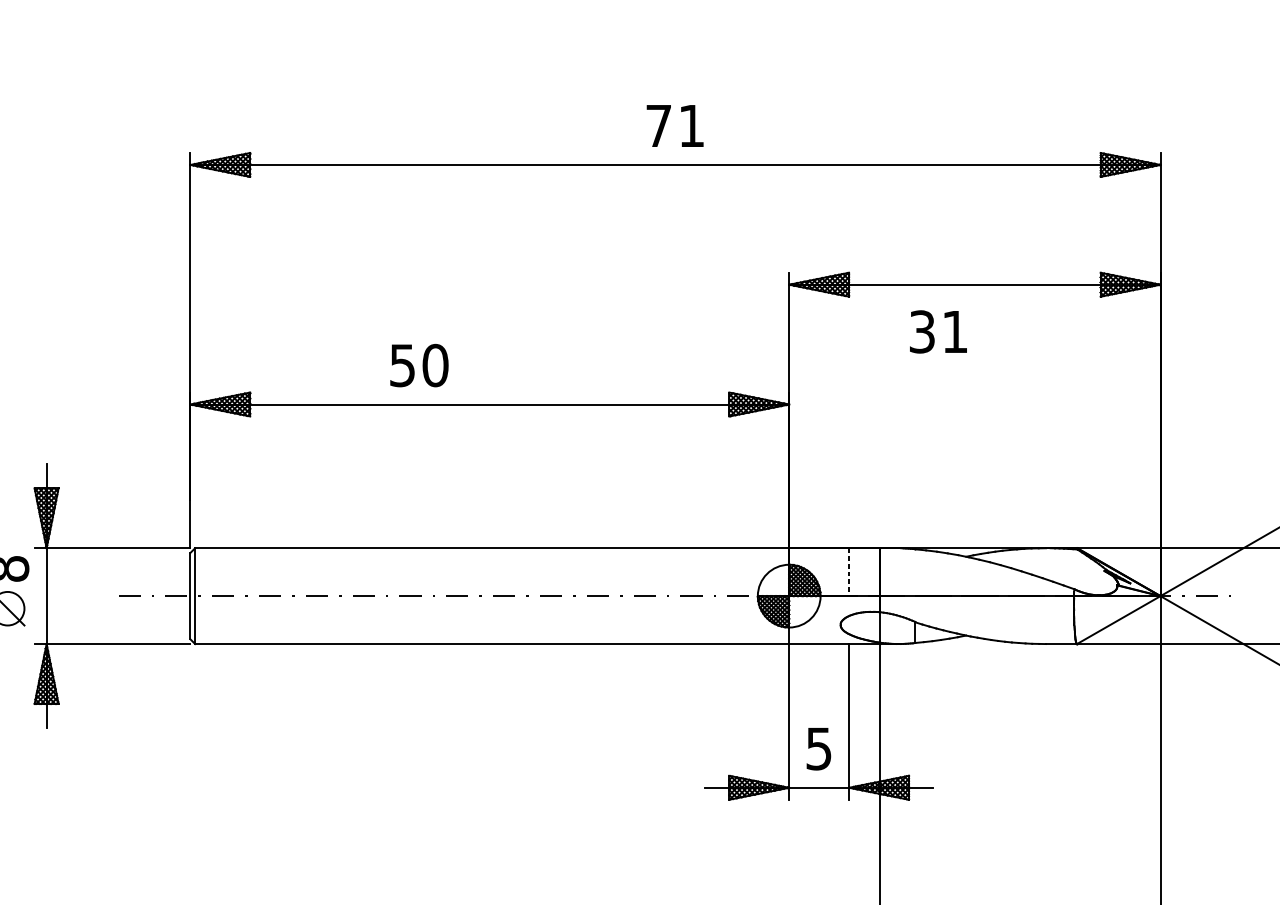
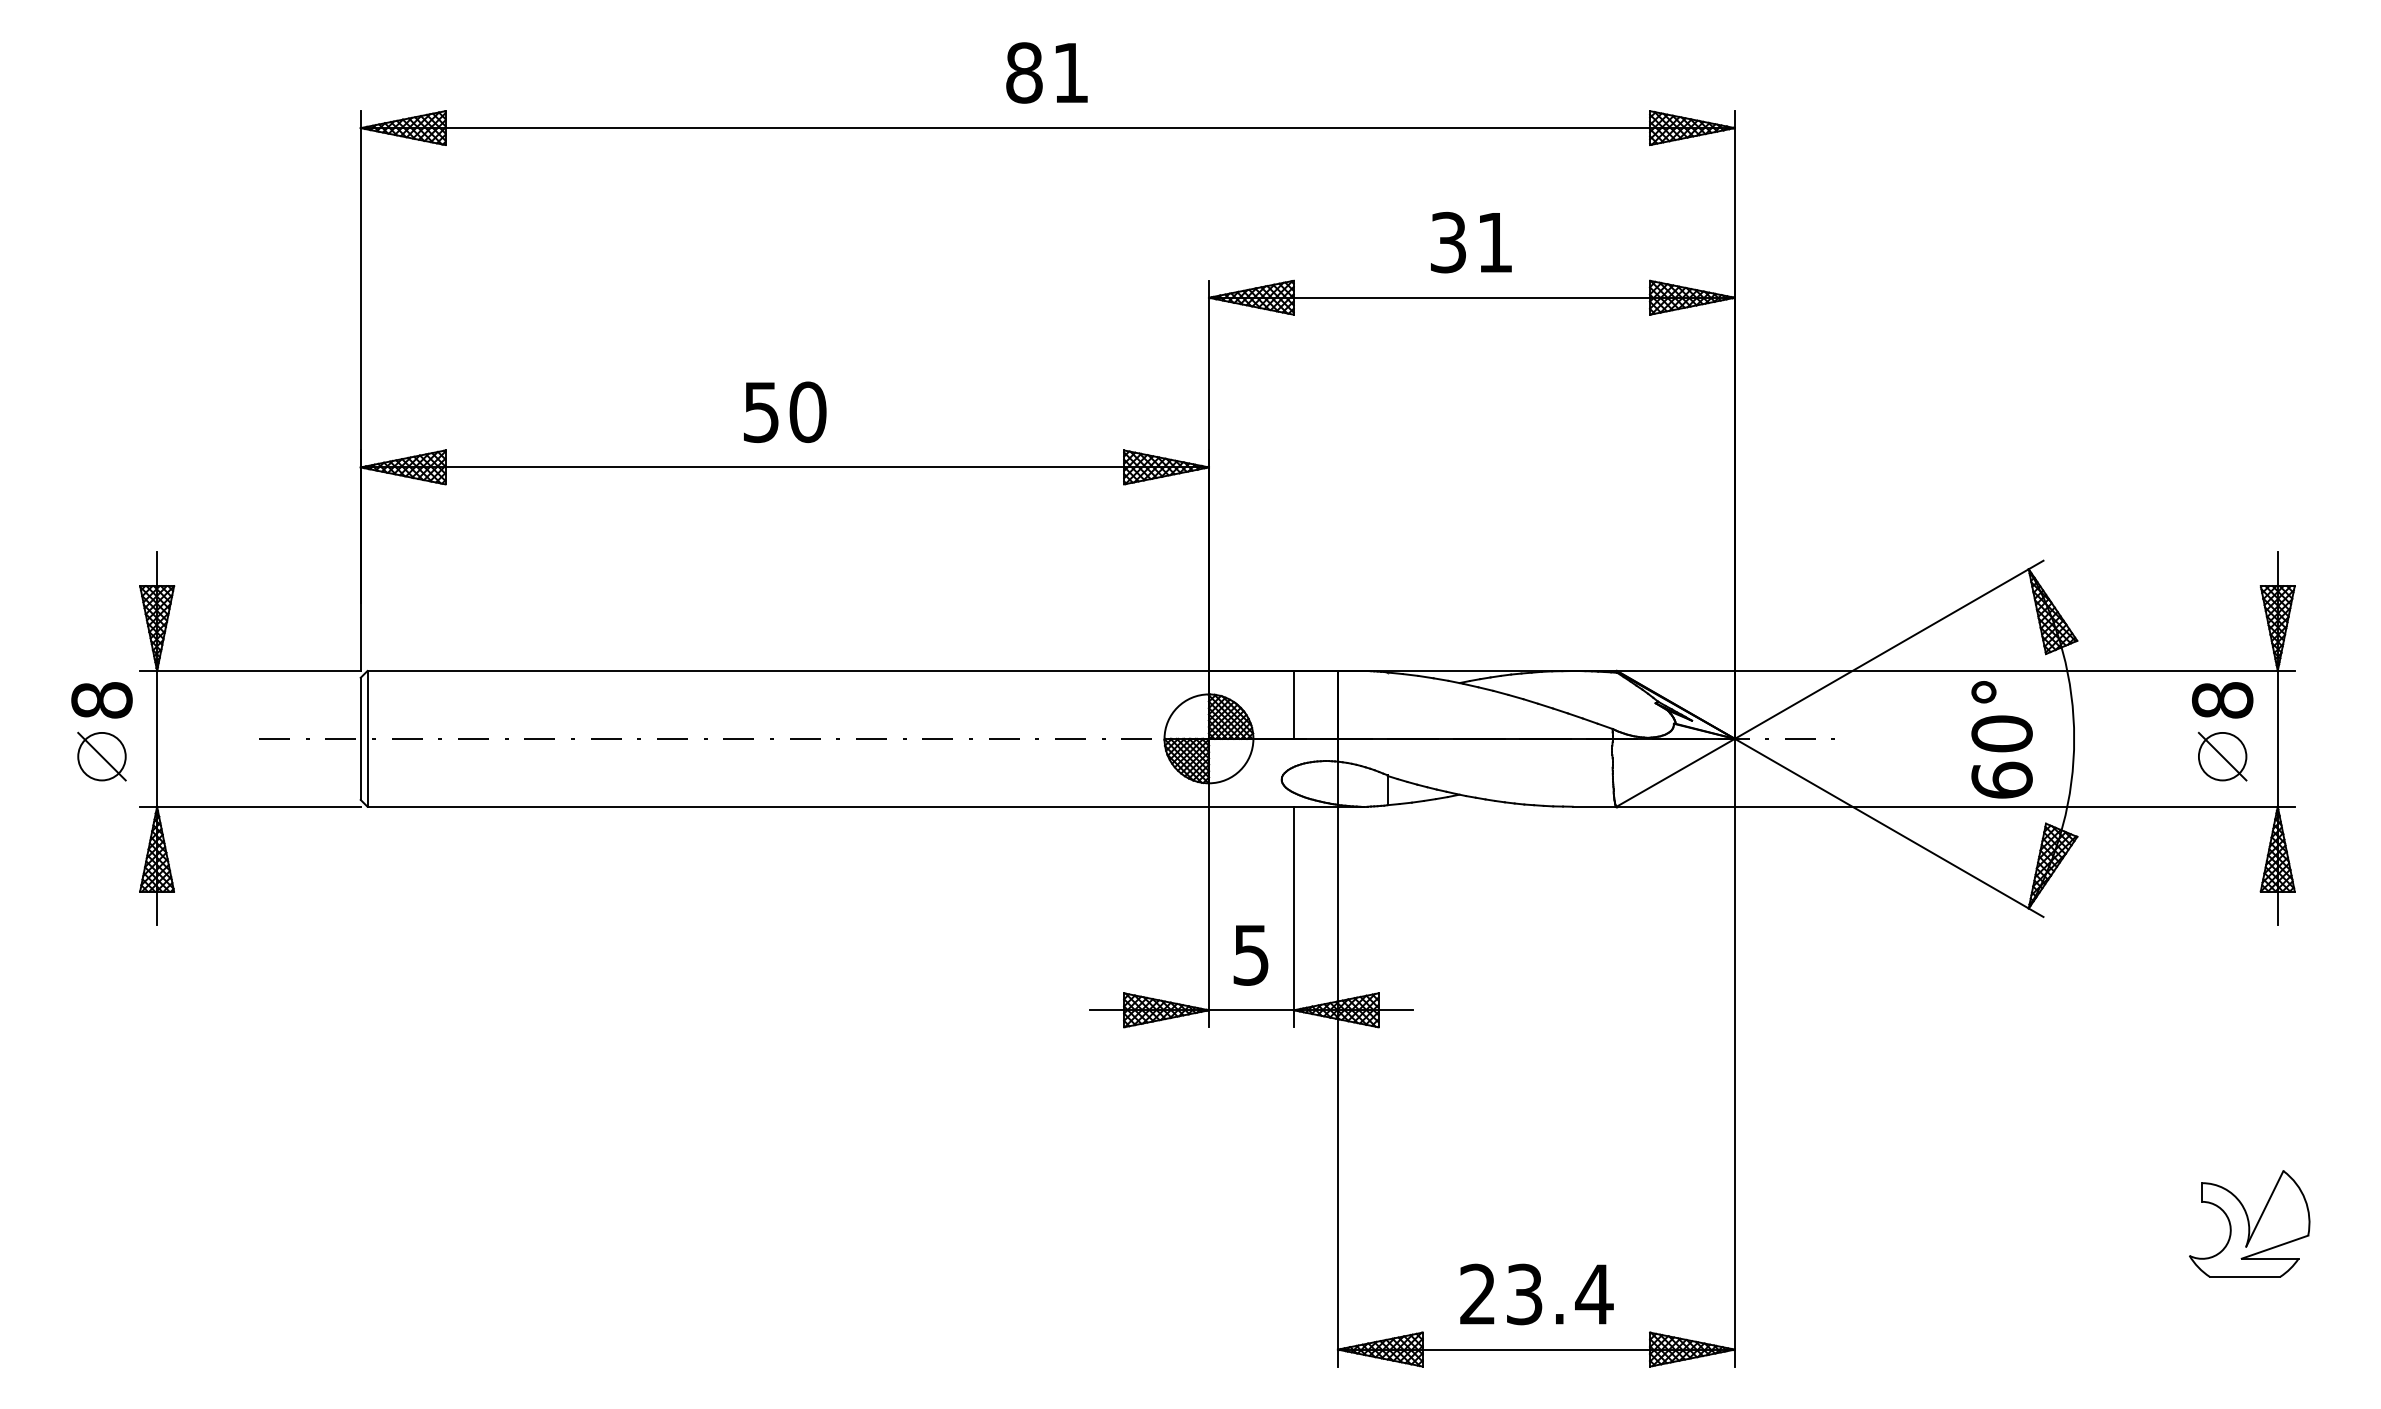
text: (658, 125) -> (1024, 72), 71 -> 81
text: (938, 331) -> (1471, 242), moved
text: (419, 365) -> (785, 411), moved
line: (848, 571) -> (1293, 704), dashed -> solid

